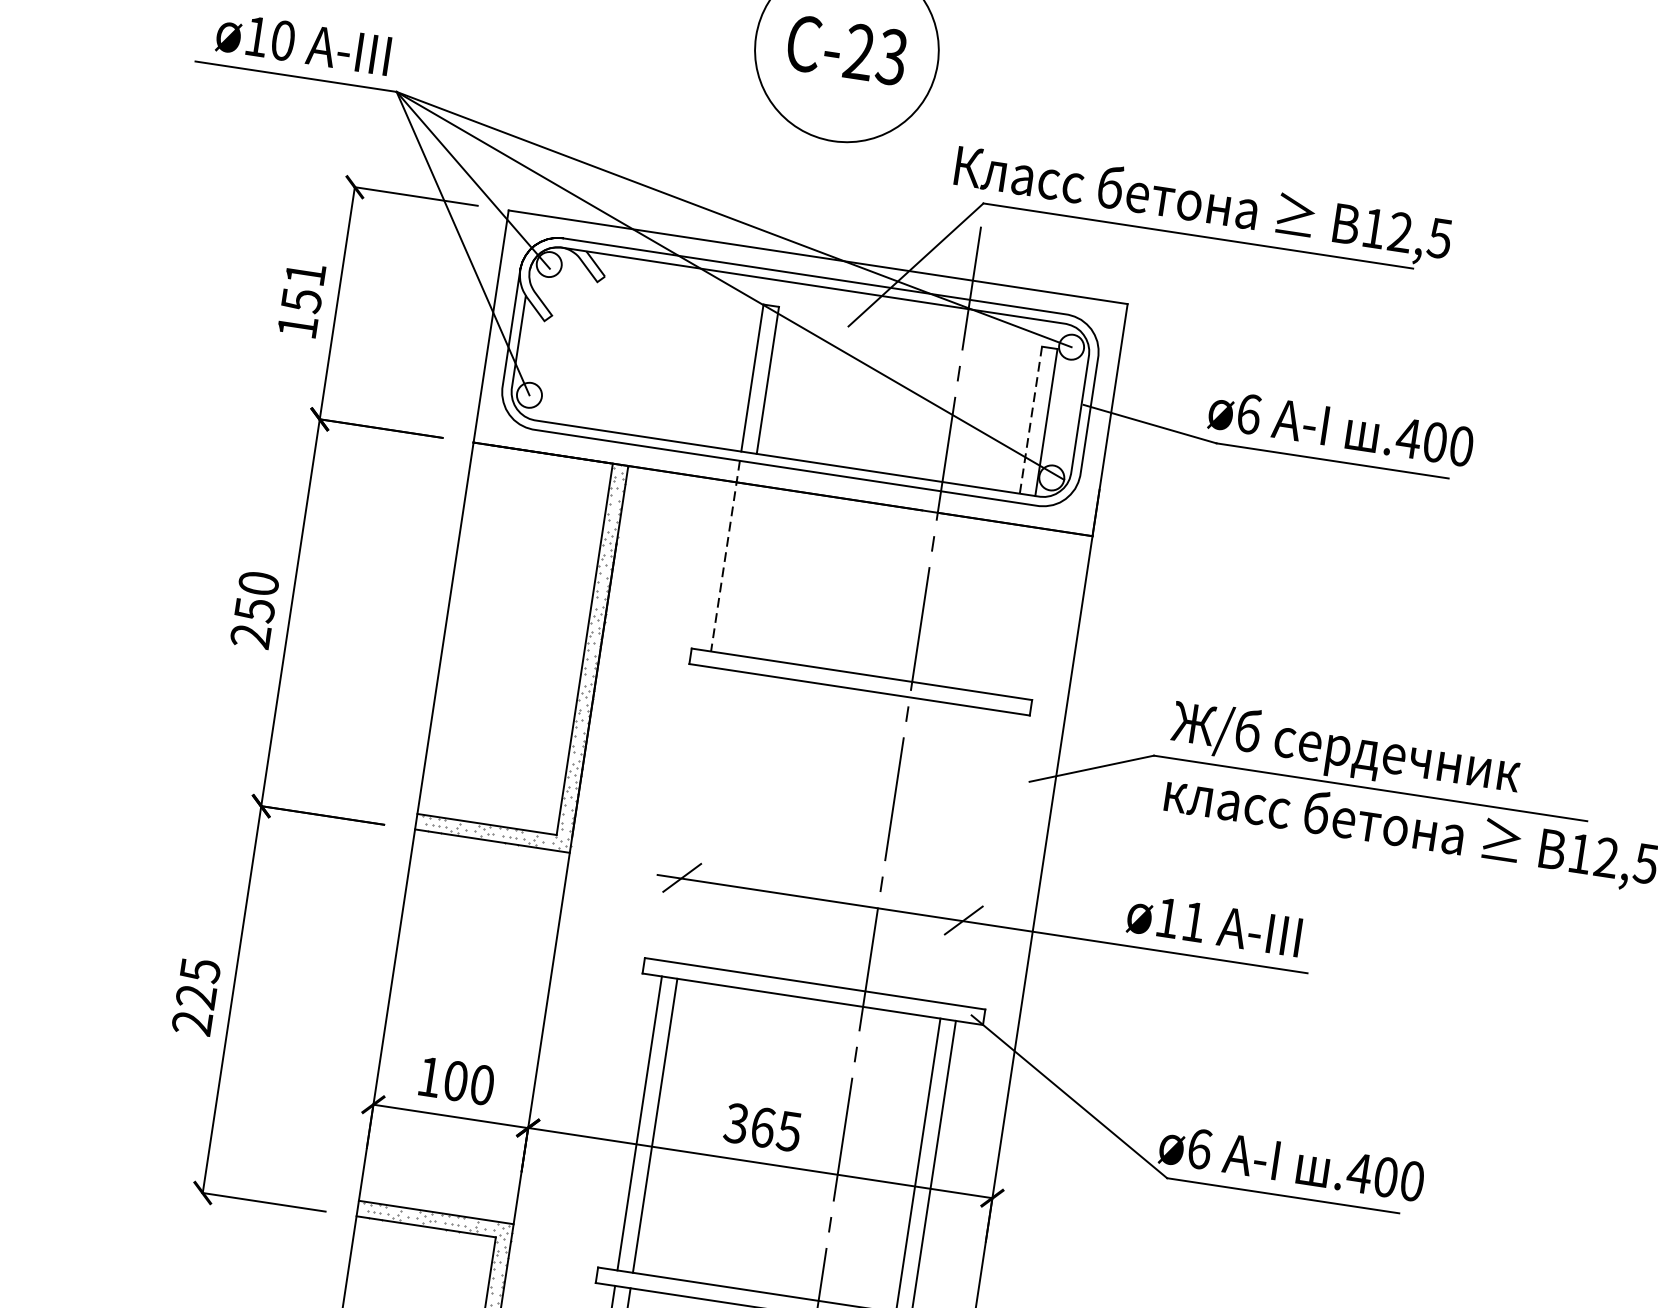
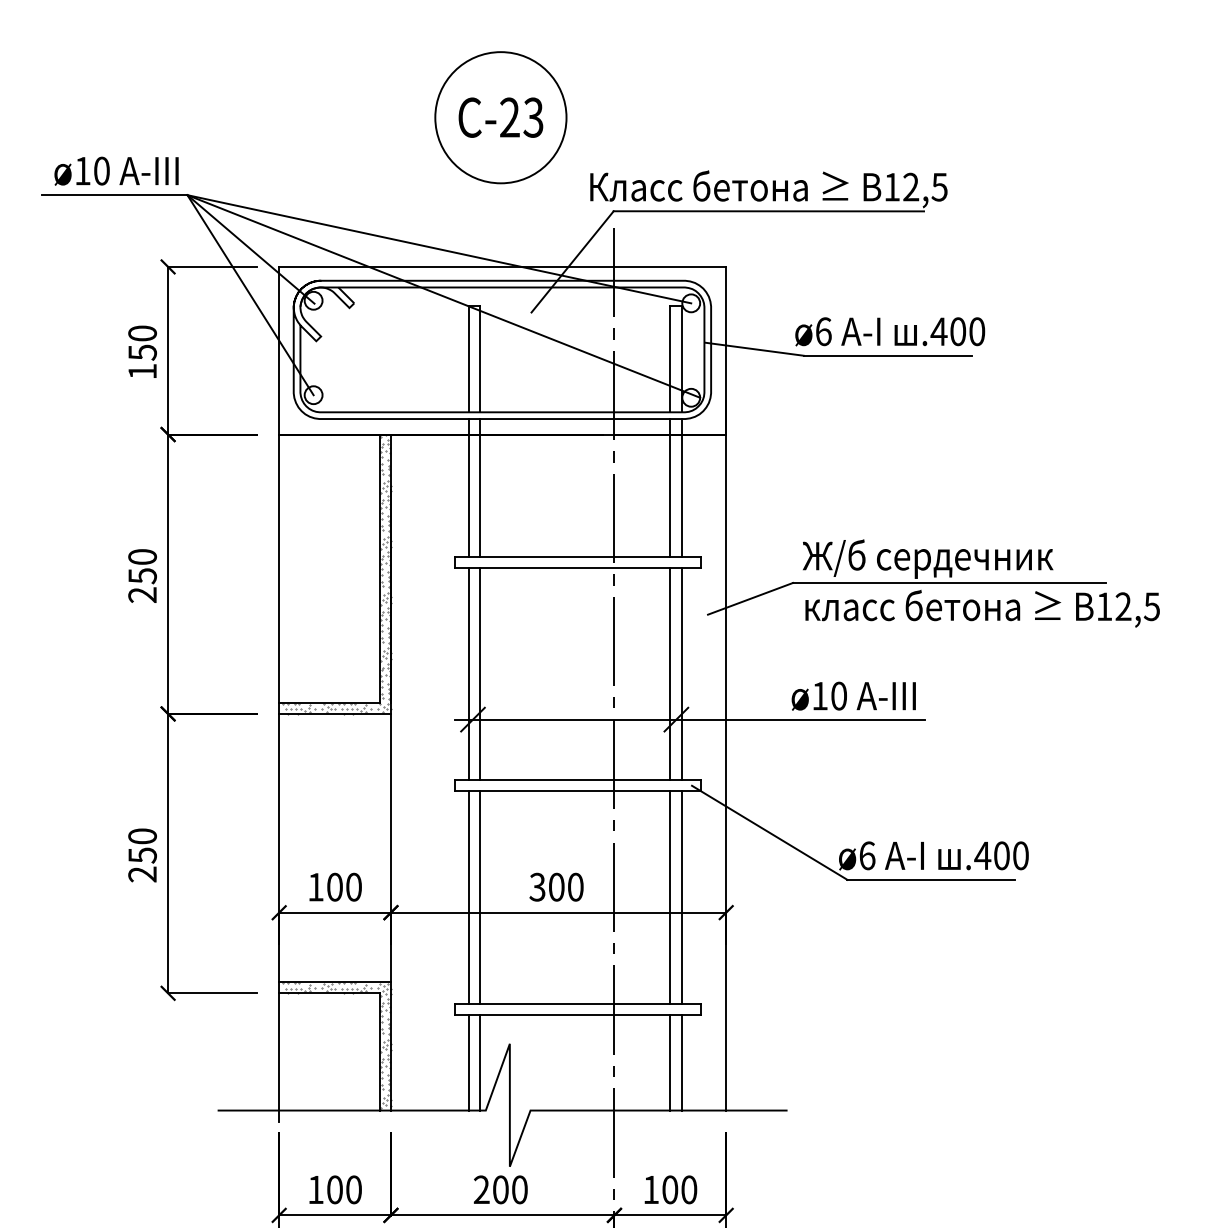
text: (305, 274) -> (142, 333), 151 -> 150
line: (1031, 420) -> (670, 359), dashed -> solid
line: (725, 555) -> (469, 487), dashed -> solid
line: (741, 558) -> (480, 487), added
line: (1004, 597) -> (670, 487), added
line: (1019, 600) -> (681, 487), added
line: (687, 813) -> (469, 673), added
line: (702, 815) -> (480, 673), added
line: (965, 855) -> (670, 673), added
line: (980, 857) -> (681, 673), added
text: (1193, 921) -> (838, 695), ø11 -> ø10
text: (198, 982) -> (142, 845), 225 -> 250
text: (776, 1128) -> (566, 886), 365 -> 300

